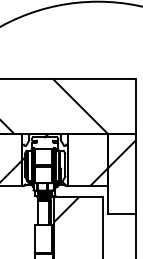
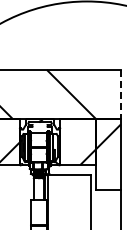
line: (135, 106) -> (120, 94), solid -> dashed
hatch: (66, 209) -> (59, 186), removed

